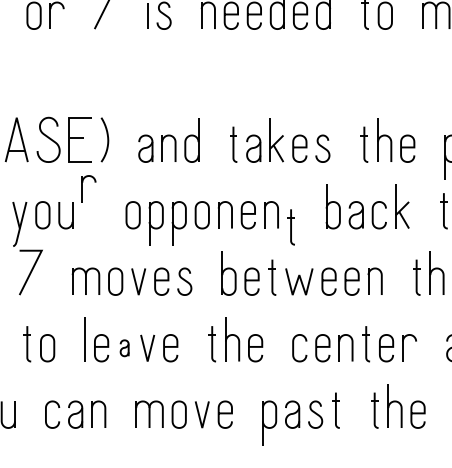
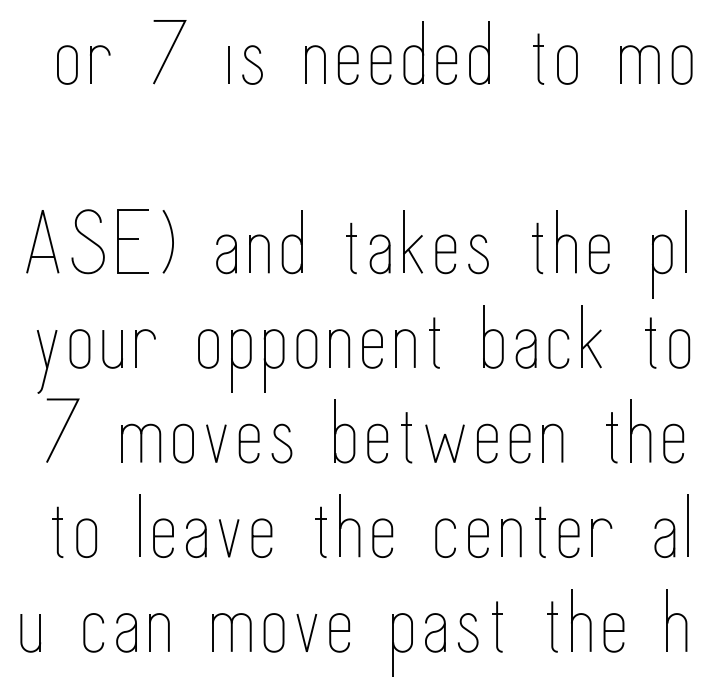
part: (82, 188) -> (136, 348), moved
part: (291, 226) -> (434, 342), moved
part: (124, 348) -> (196, 538), size x1.67

